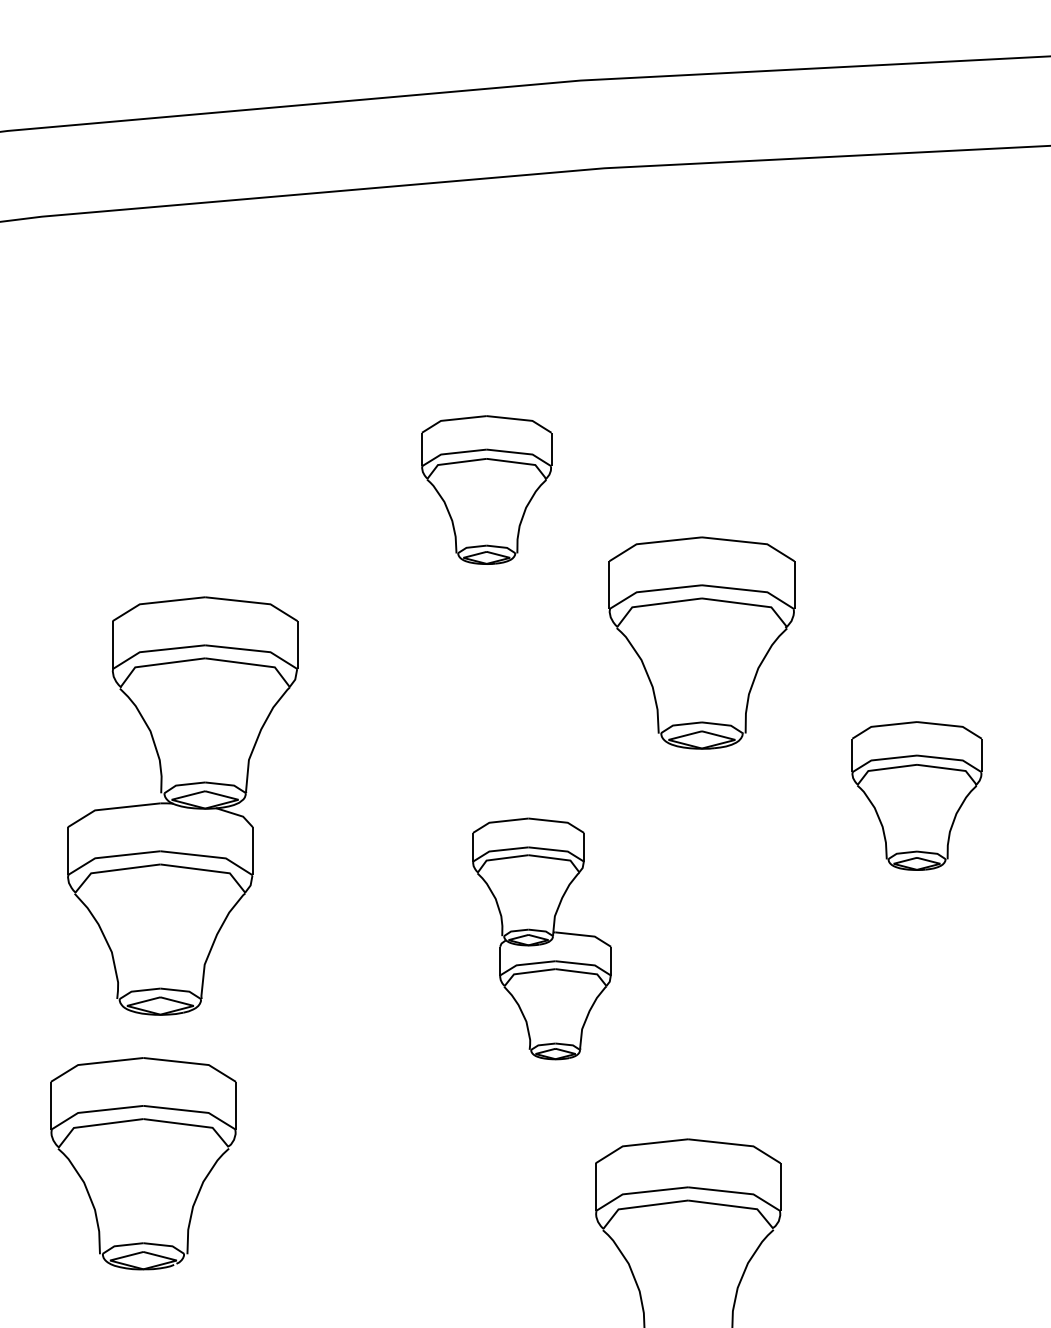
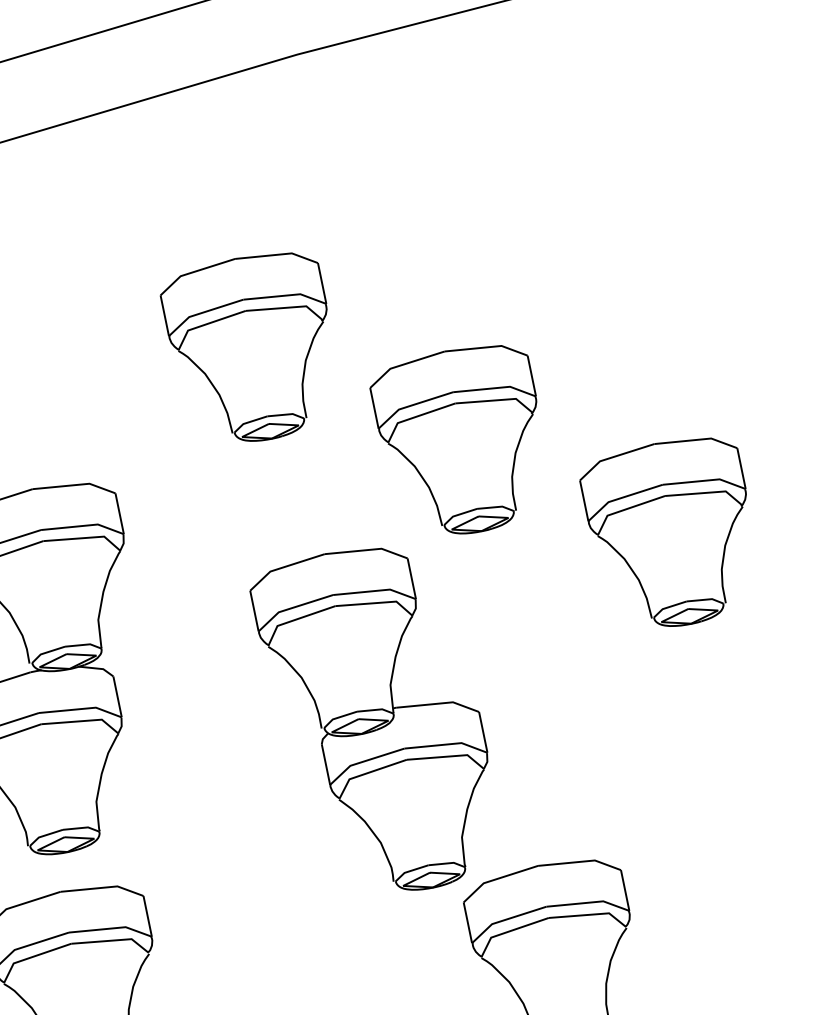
part: (486, 489) -> (253, 348), size x1.43
part: (916, 795) -> (672, 533), size x1.43
part: (541, 938) -> (378, 720), size x1.67

